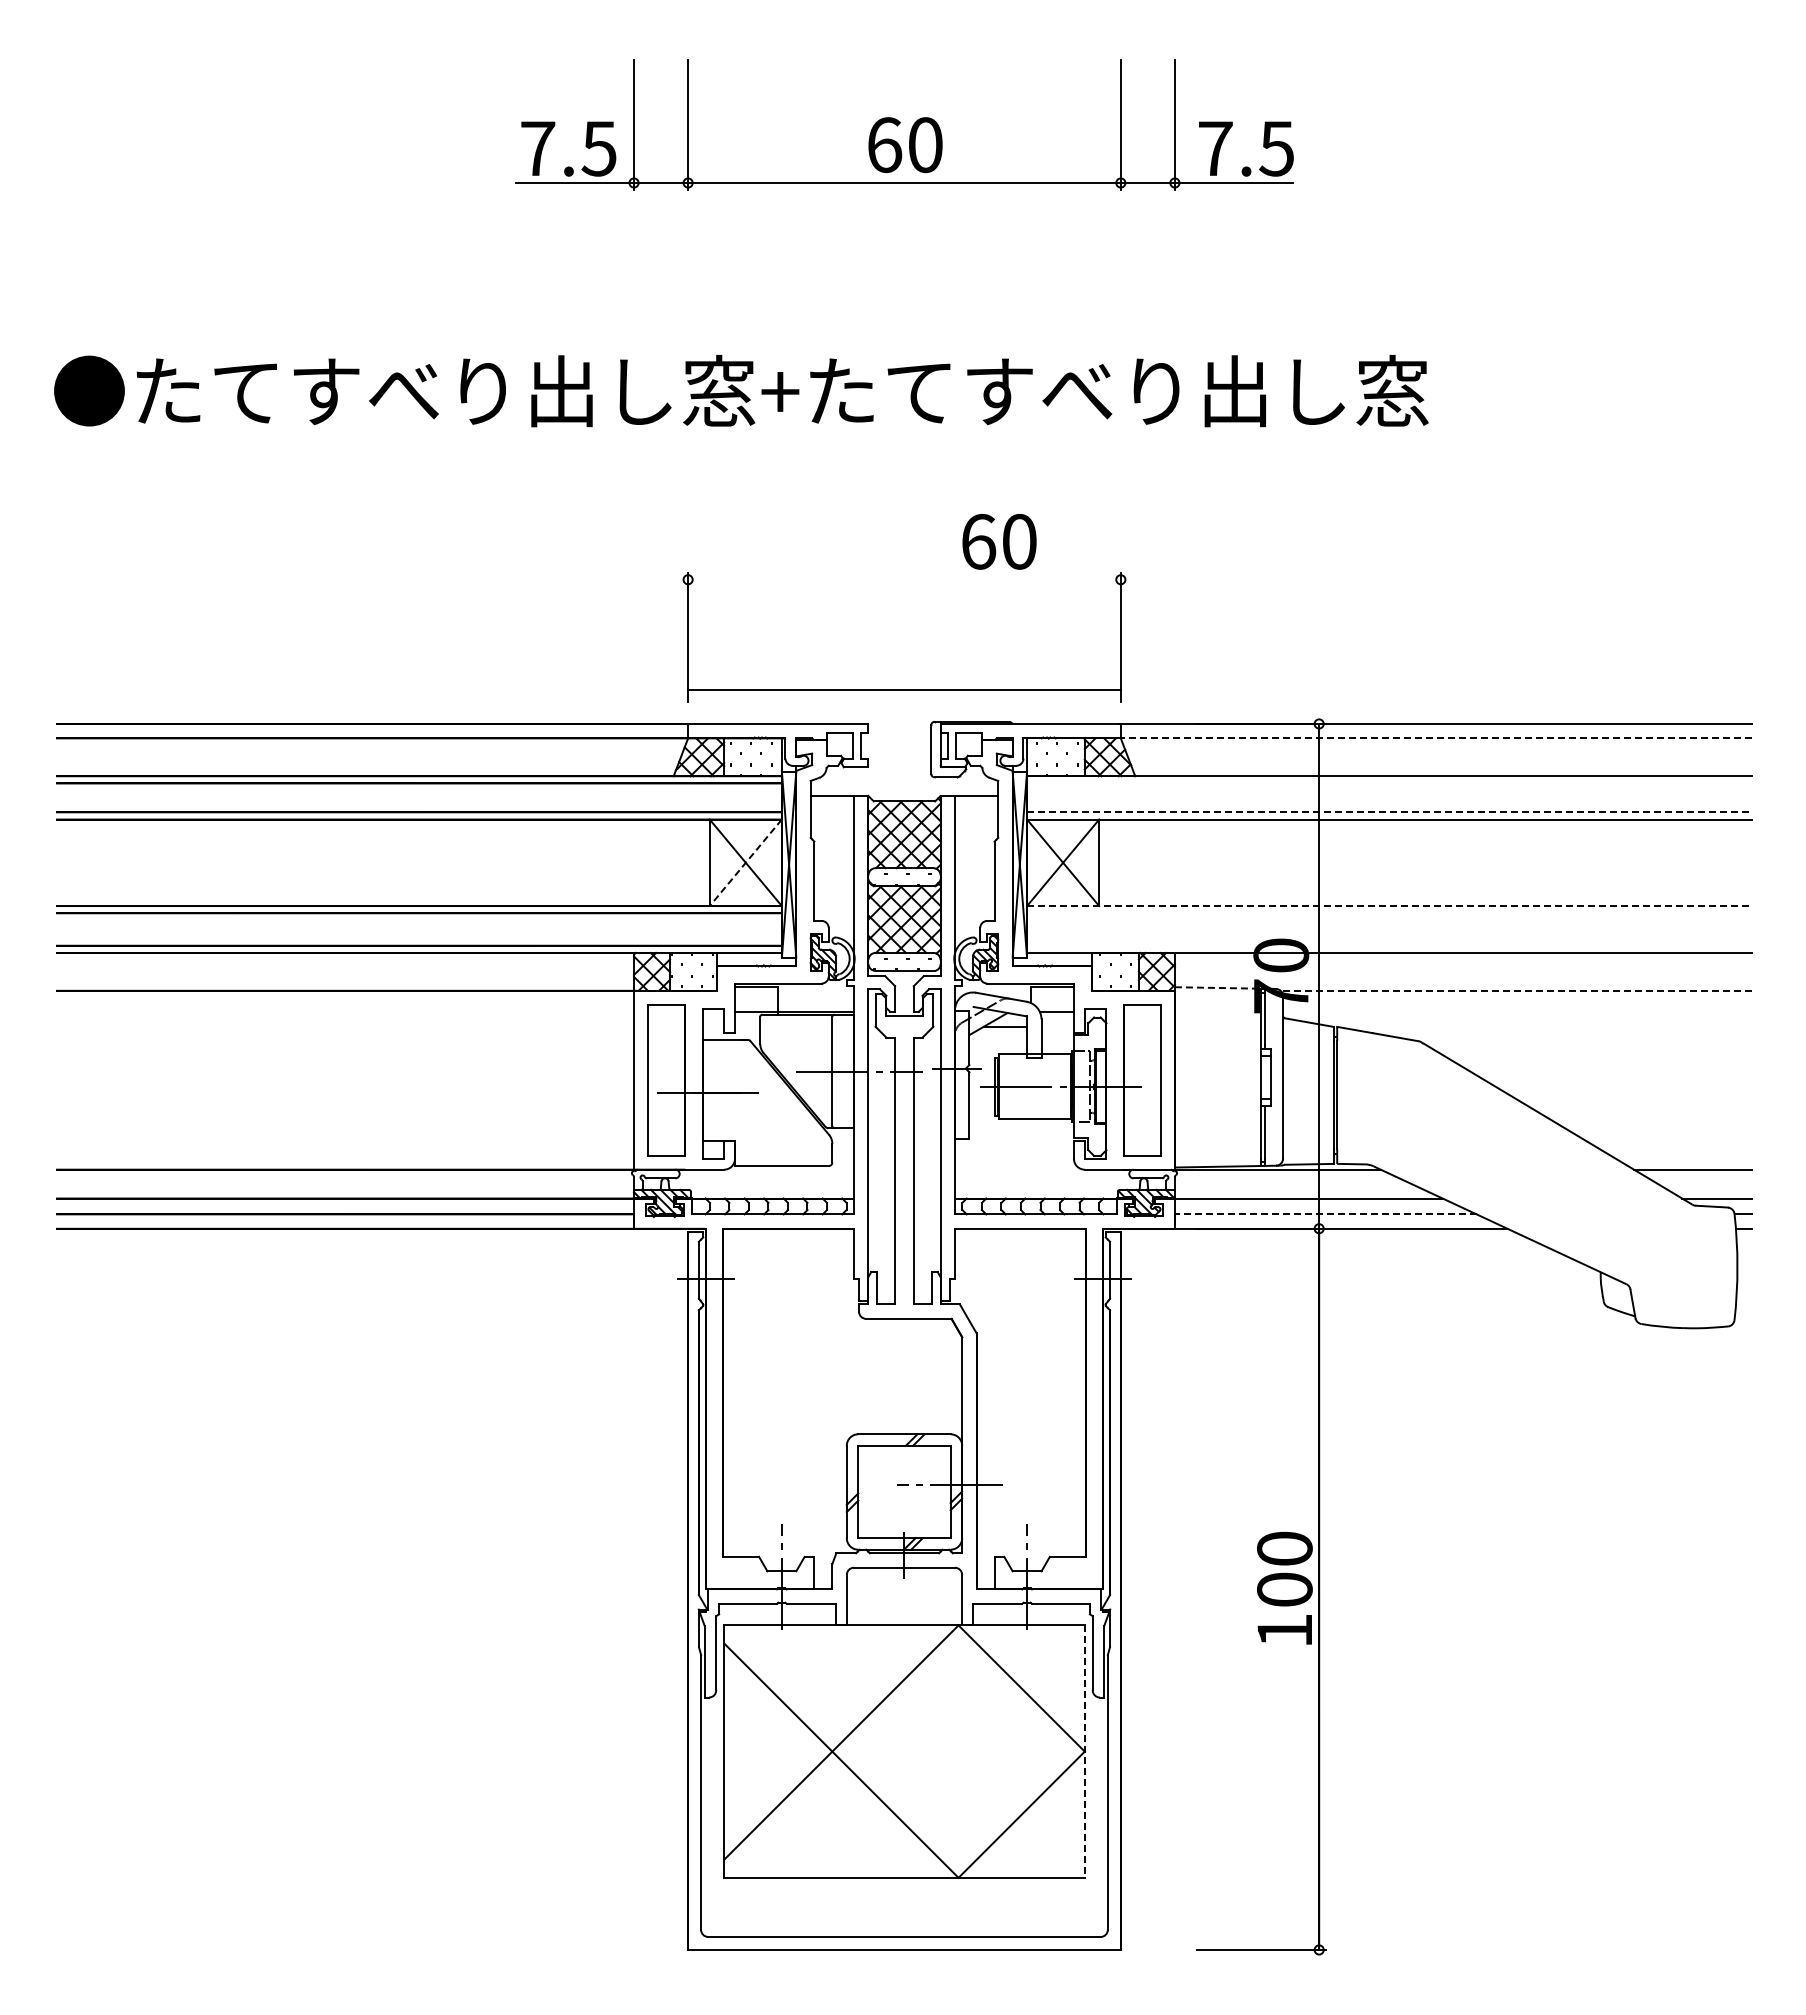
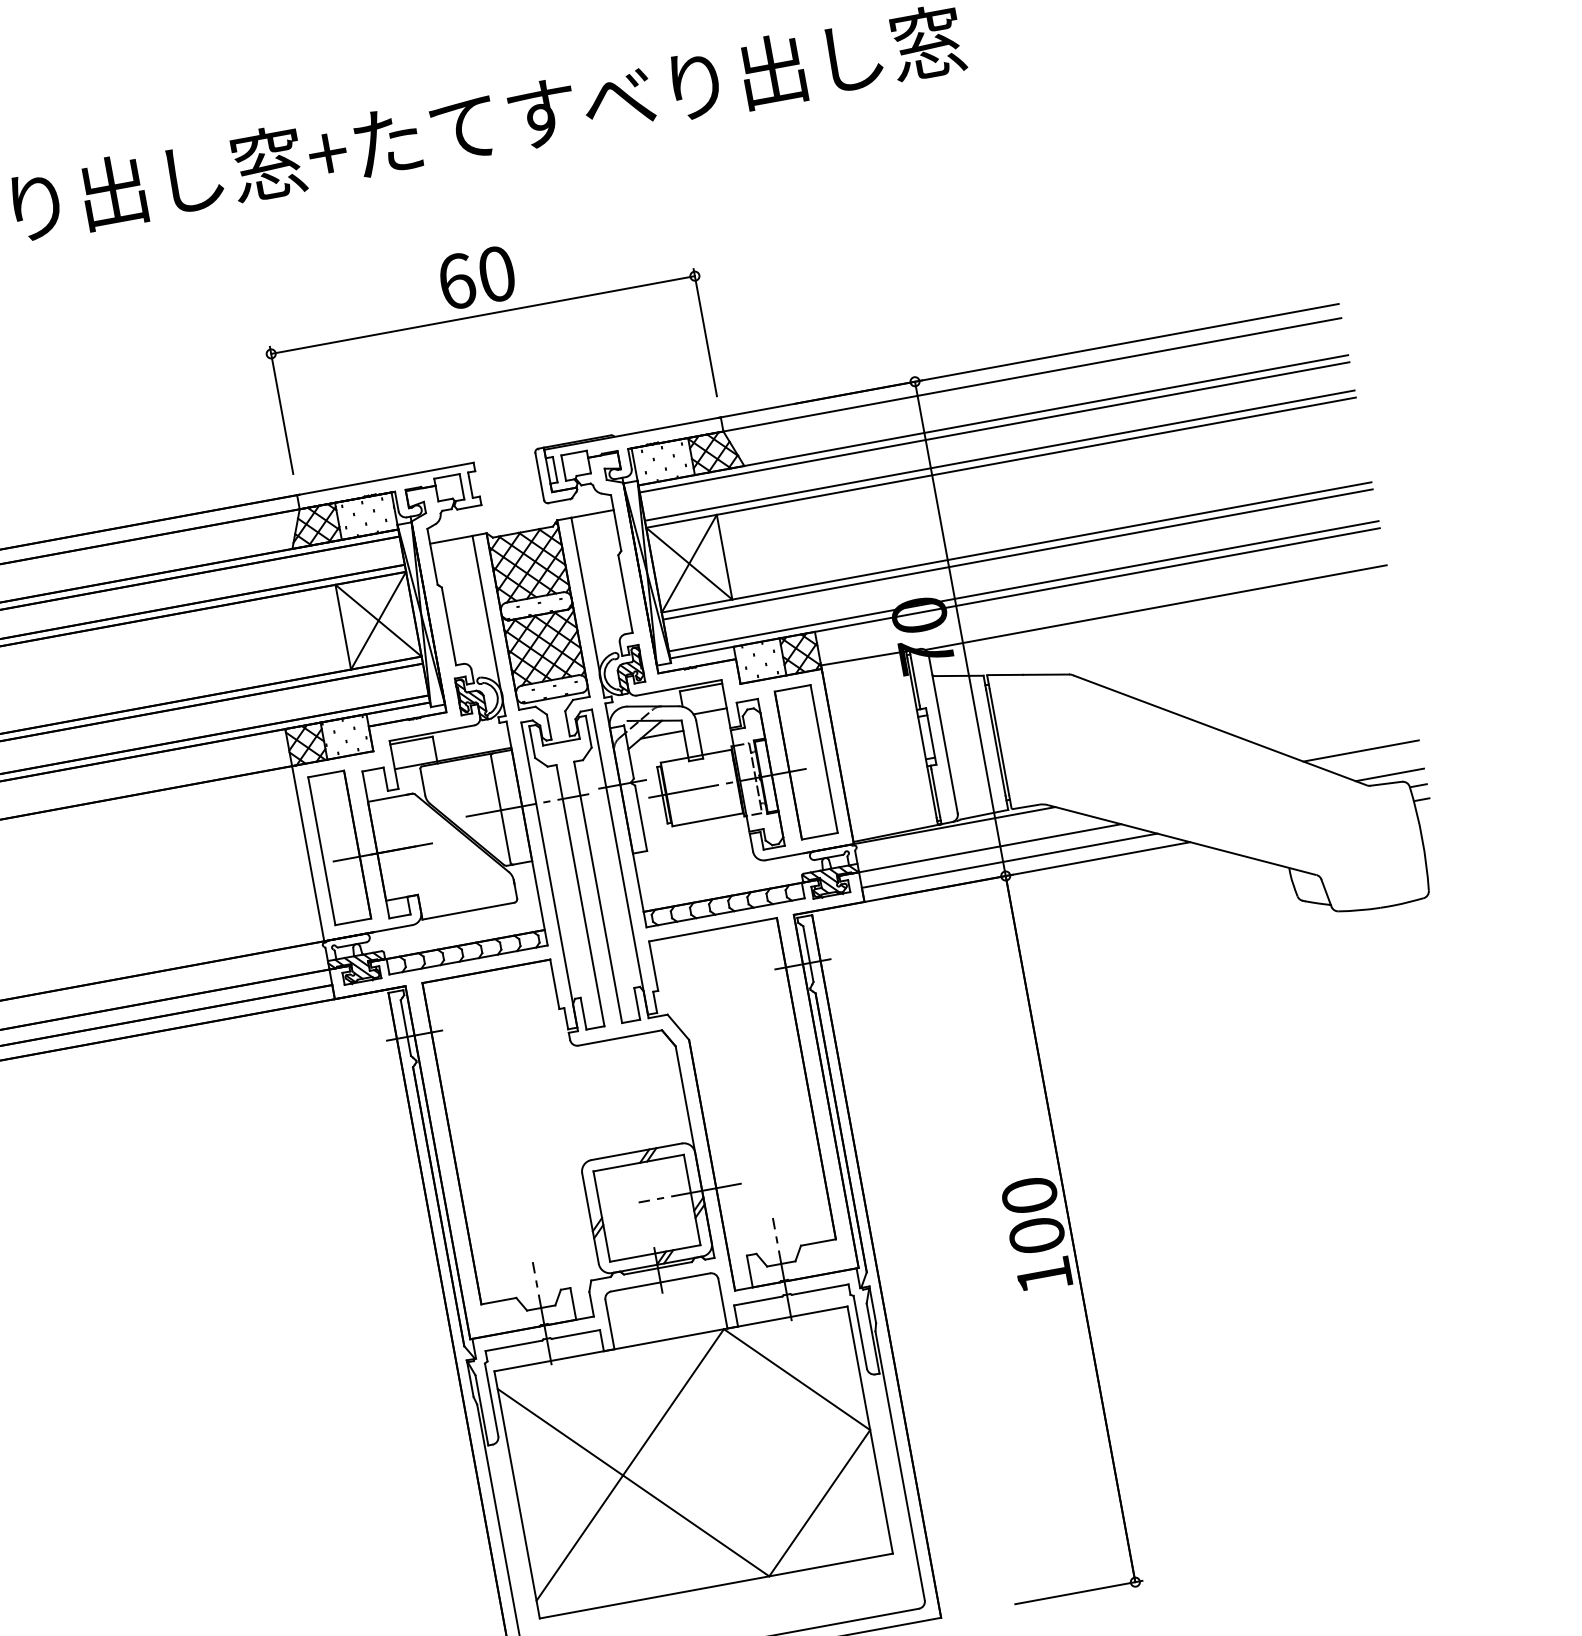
text: (999, 541) -> (477, 277), moved
line: (904, 689) -> (483, 314), moved
line: (1388, 738) -> (985, 383), dashed -> solid
line: (1389, 783) -> (994, 427), added
line: (1389, 812) -> (999, 455), dashed -> solid
line: (745, 863) -> (378, 621), dashed -> solid
line: (1389, 906) -> (1016, 547), dashed -> solid
line: (1389, 913) -> (1017, 554), added
line: (1389, 945) -> (1023, 586), added
line: (1218, 987) -> (863, 657), dashed -> solid
line: (1516, 990) -> (1156, 607), dashed -> solid
line: (1325, 1214) -> (1009, 860), dashed -> solid
line: (1084, 1752) -> (870, 1431), dashed -> solid

